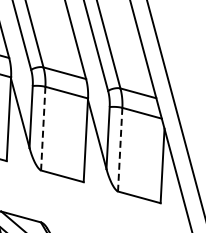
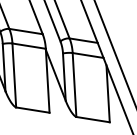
line: (43, 128) -> (14, 75), dashed -> solid
line: (120, 149) -> (74, 84), dashed -> solid

